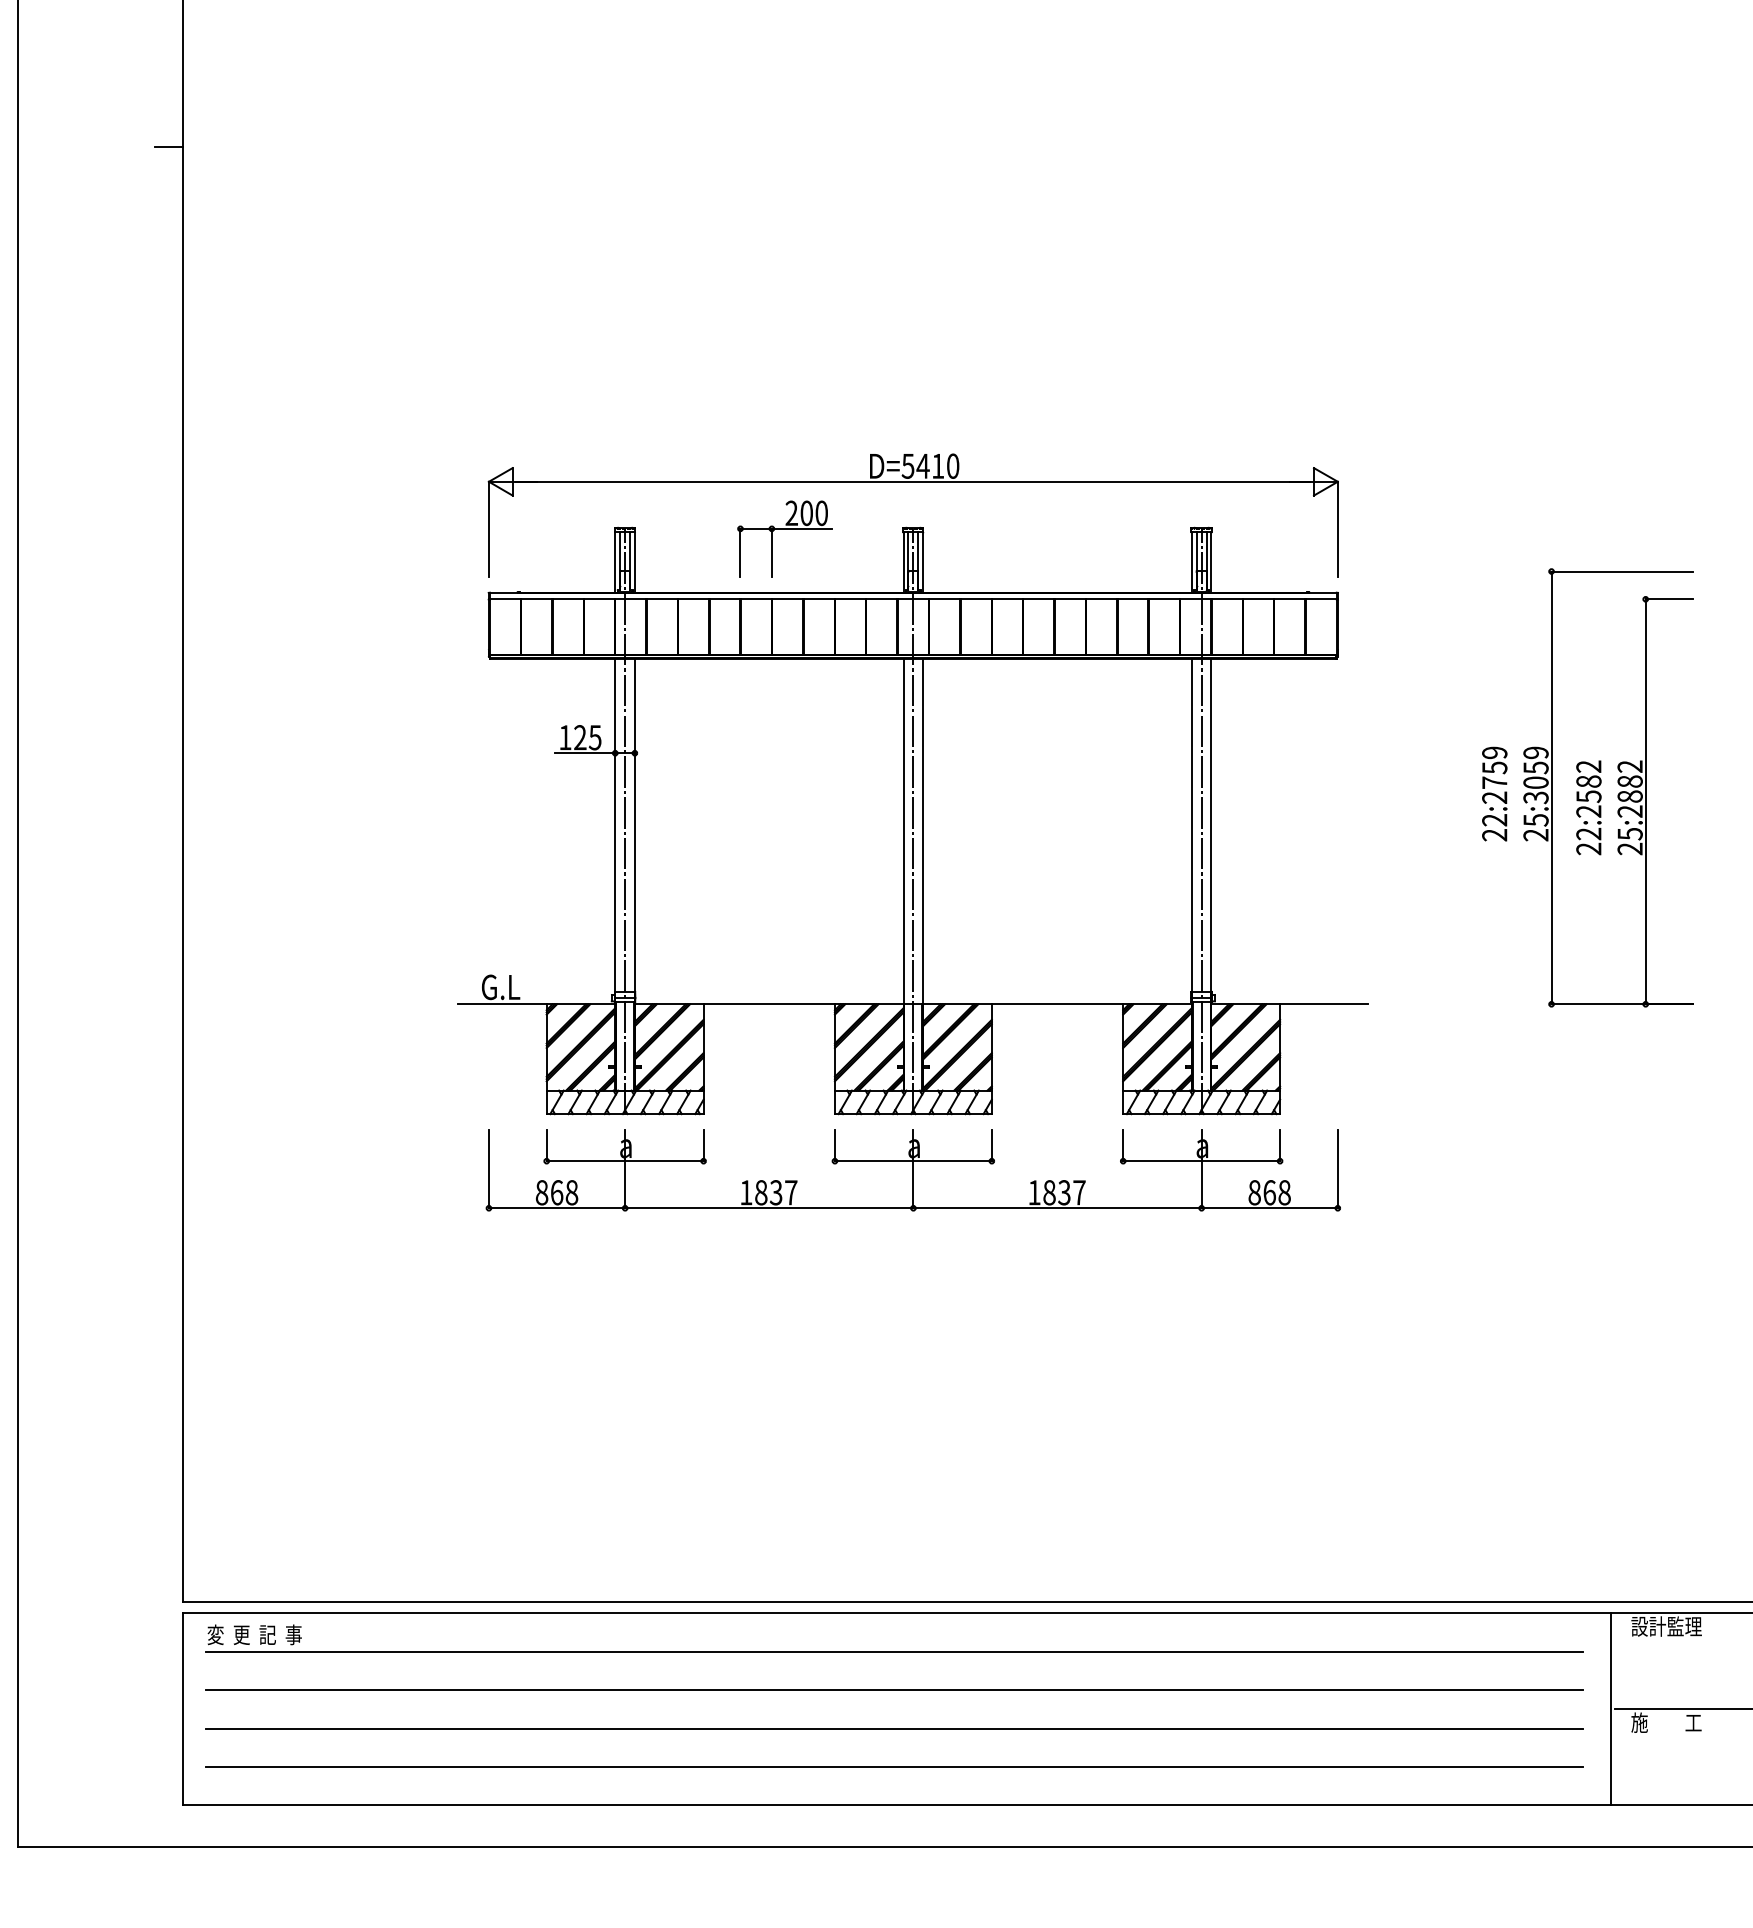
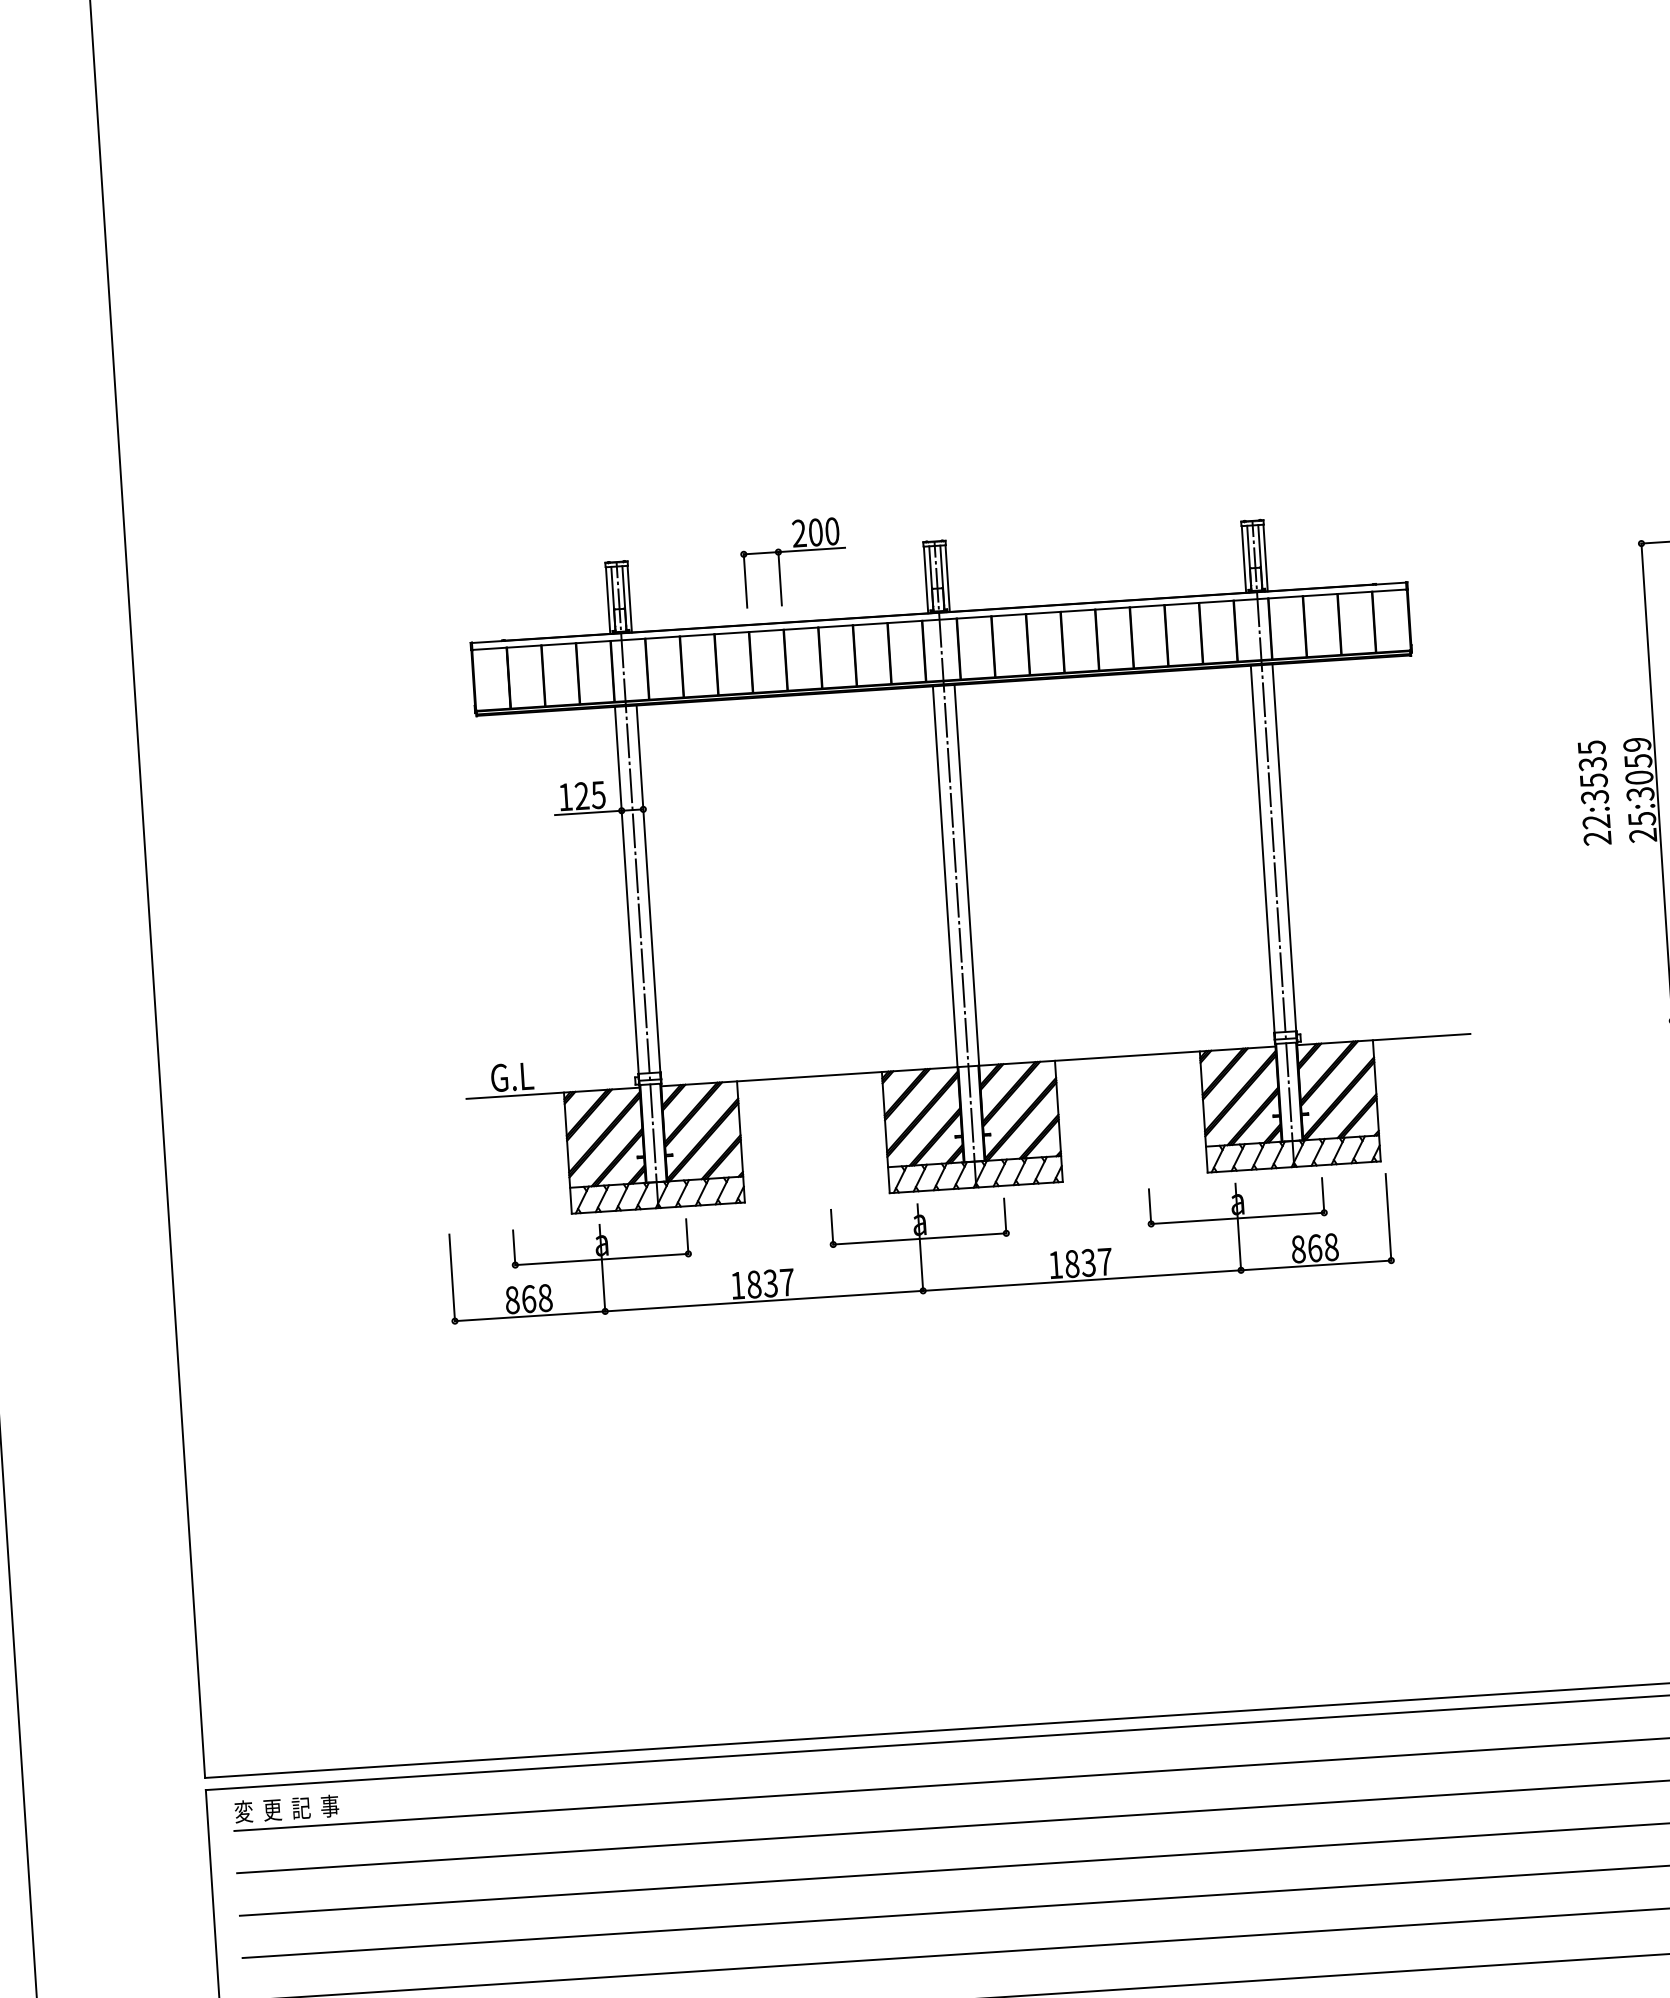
line: (168, 146) -> (85, 173), removed
part: (912, 482) -> (930, 490), removed
text: (1494, 775) -> (1593, 772), 22:2759 -> 22:3535
part: (912, 1170) -> (919, 1249), moved

